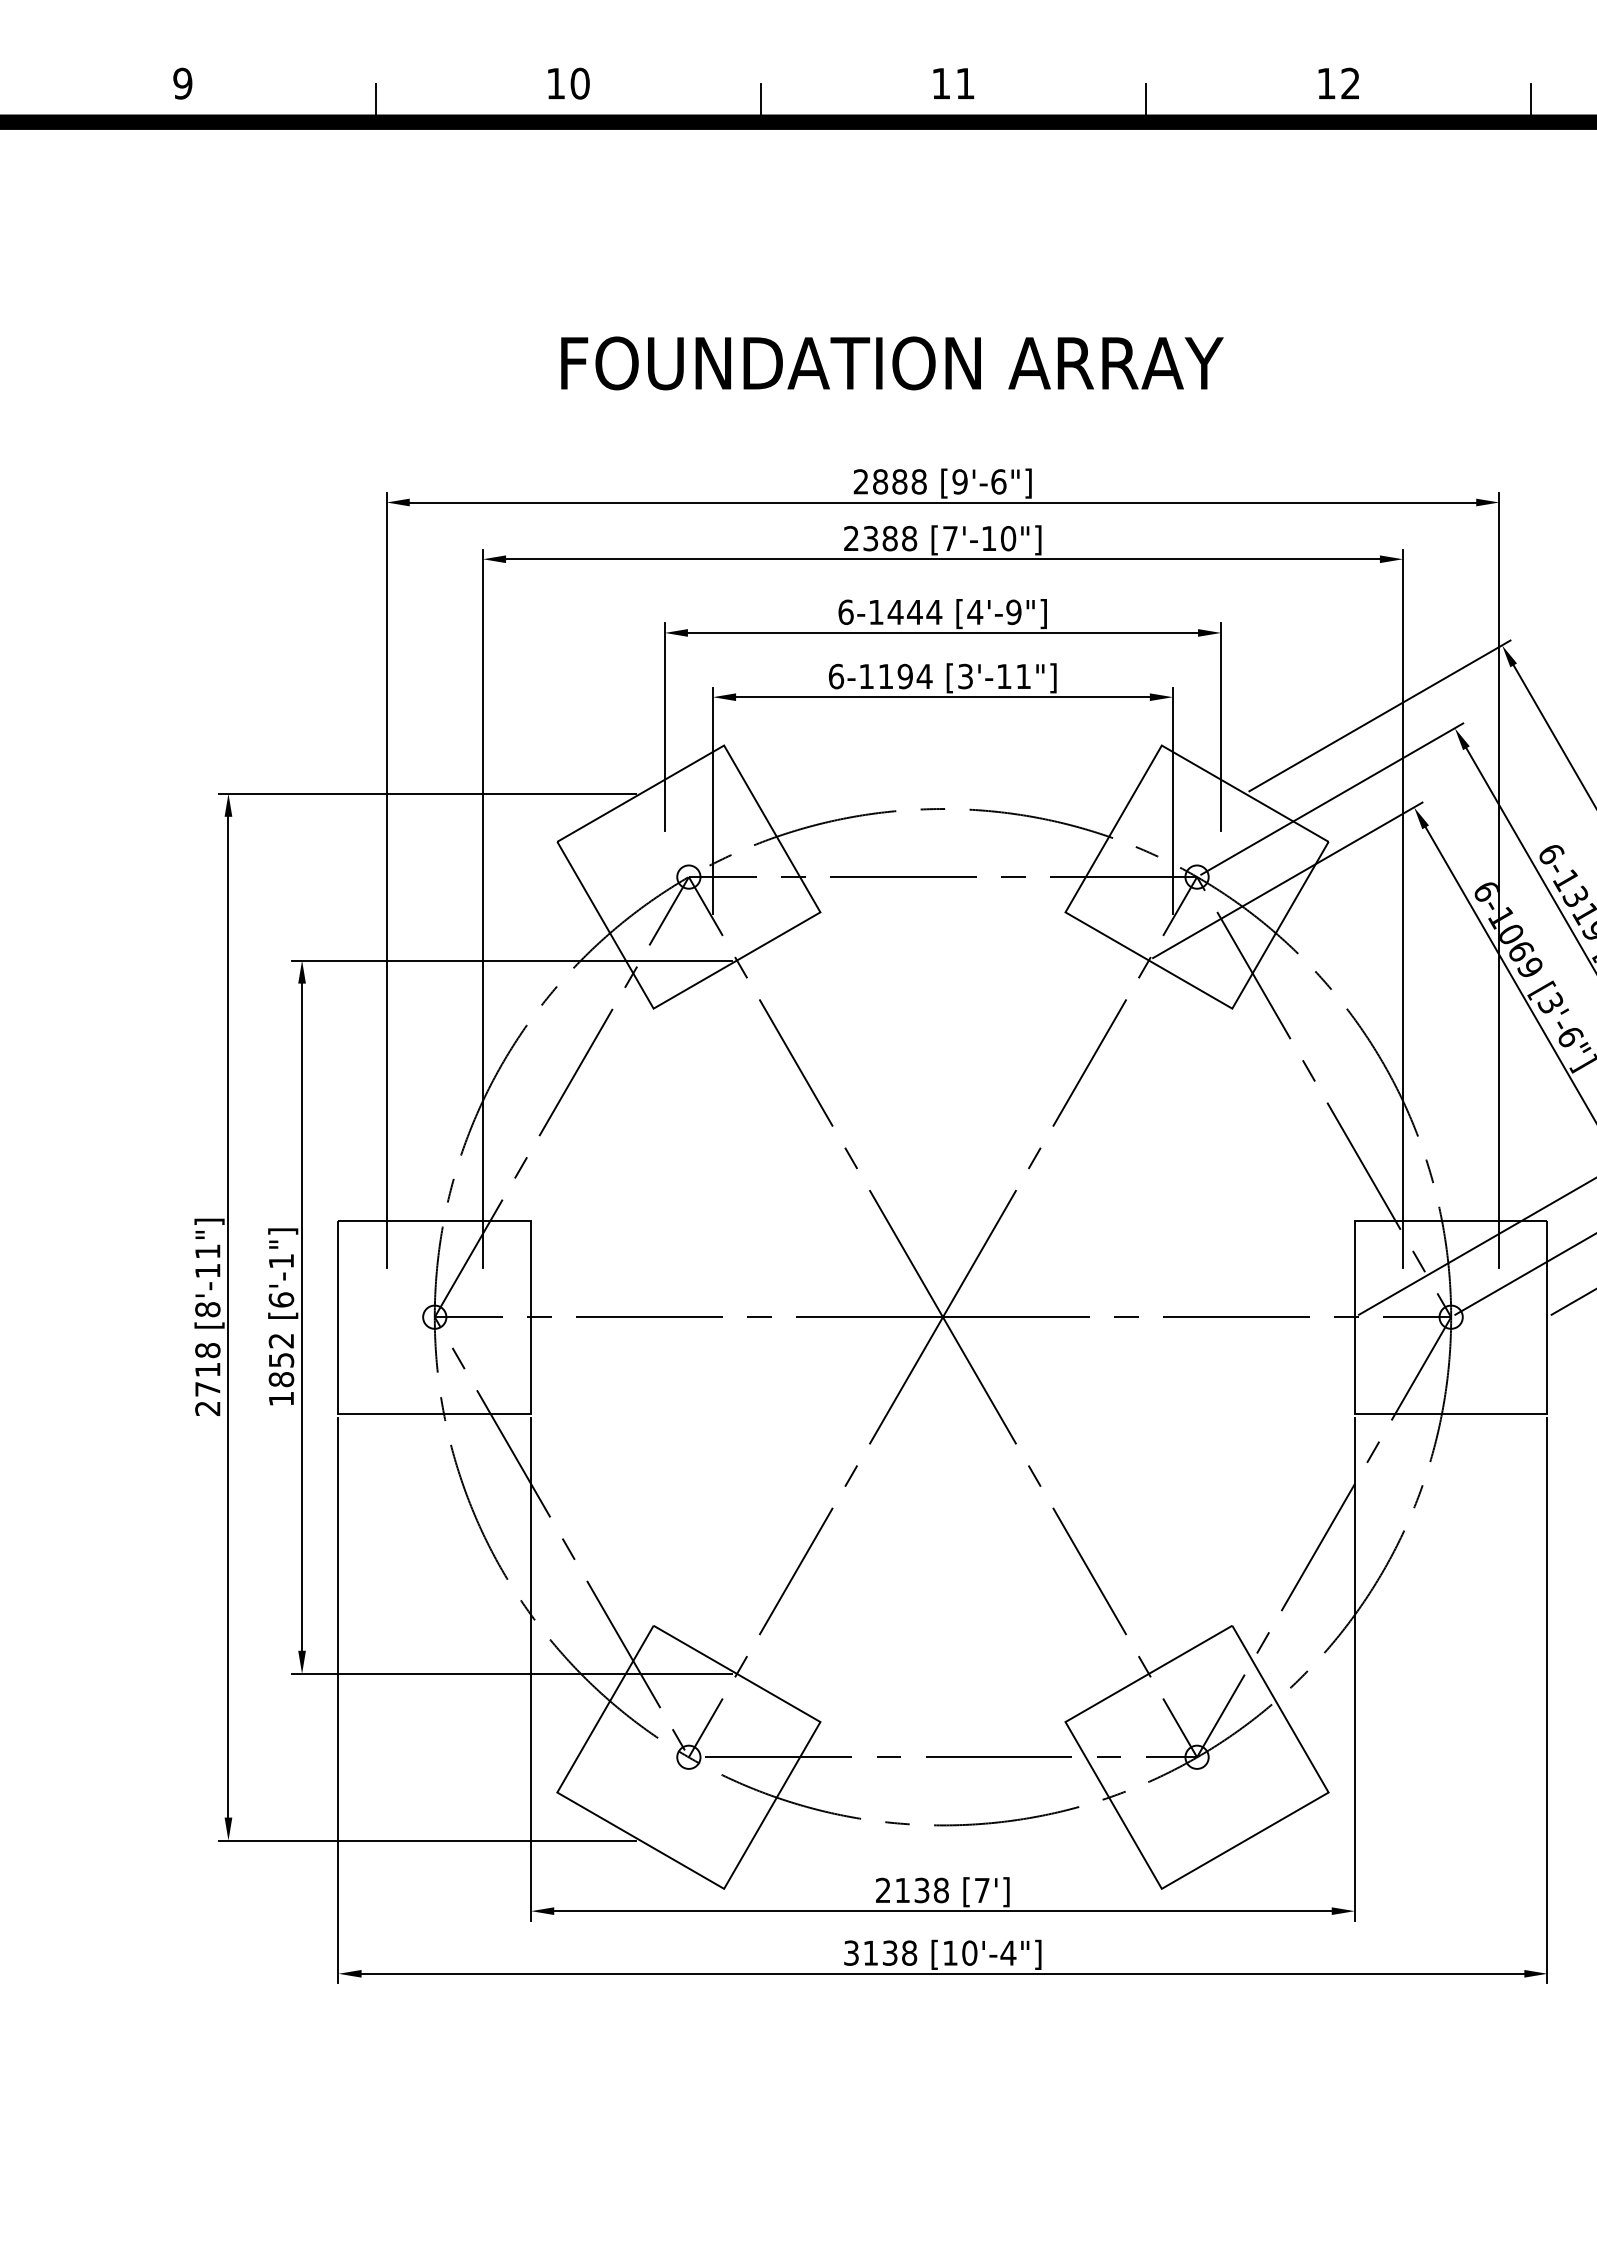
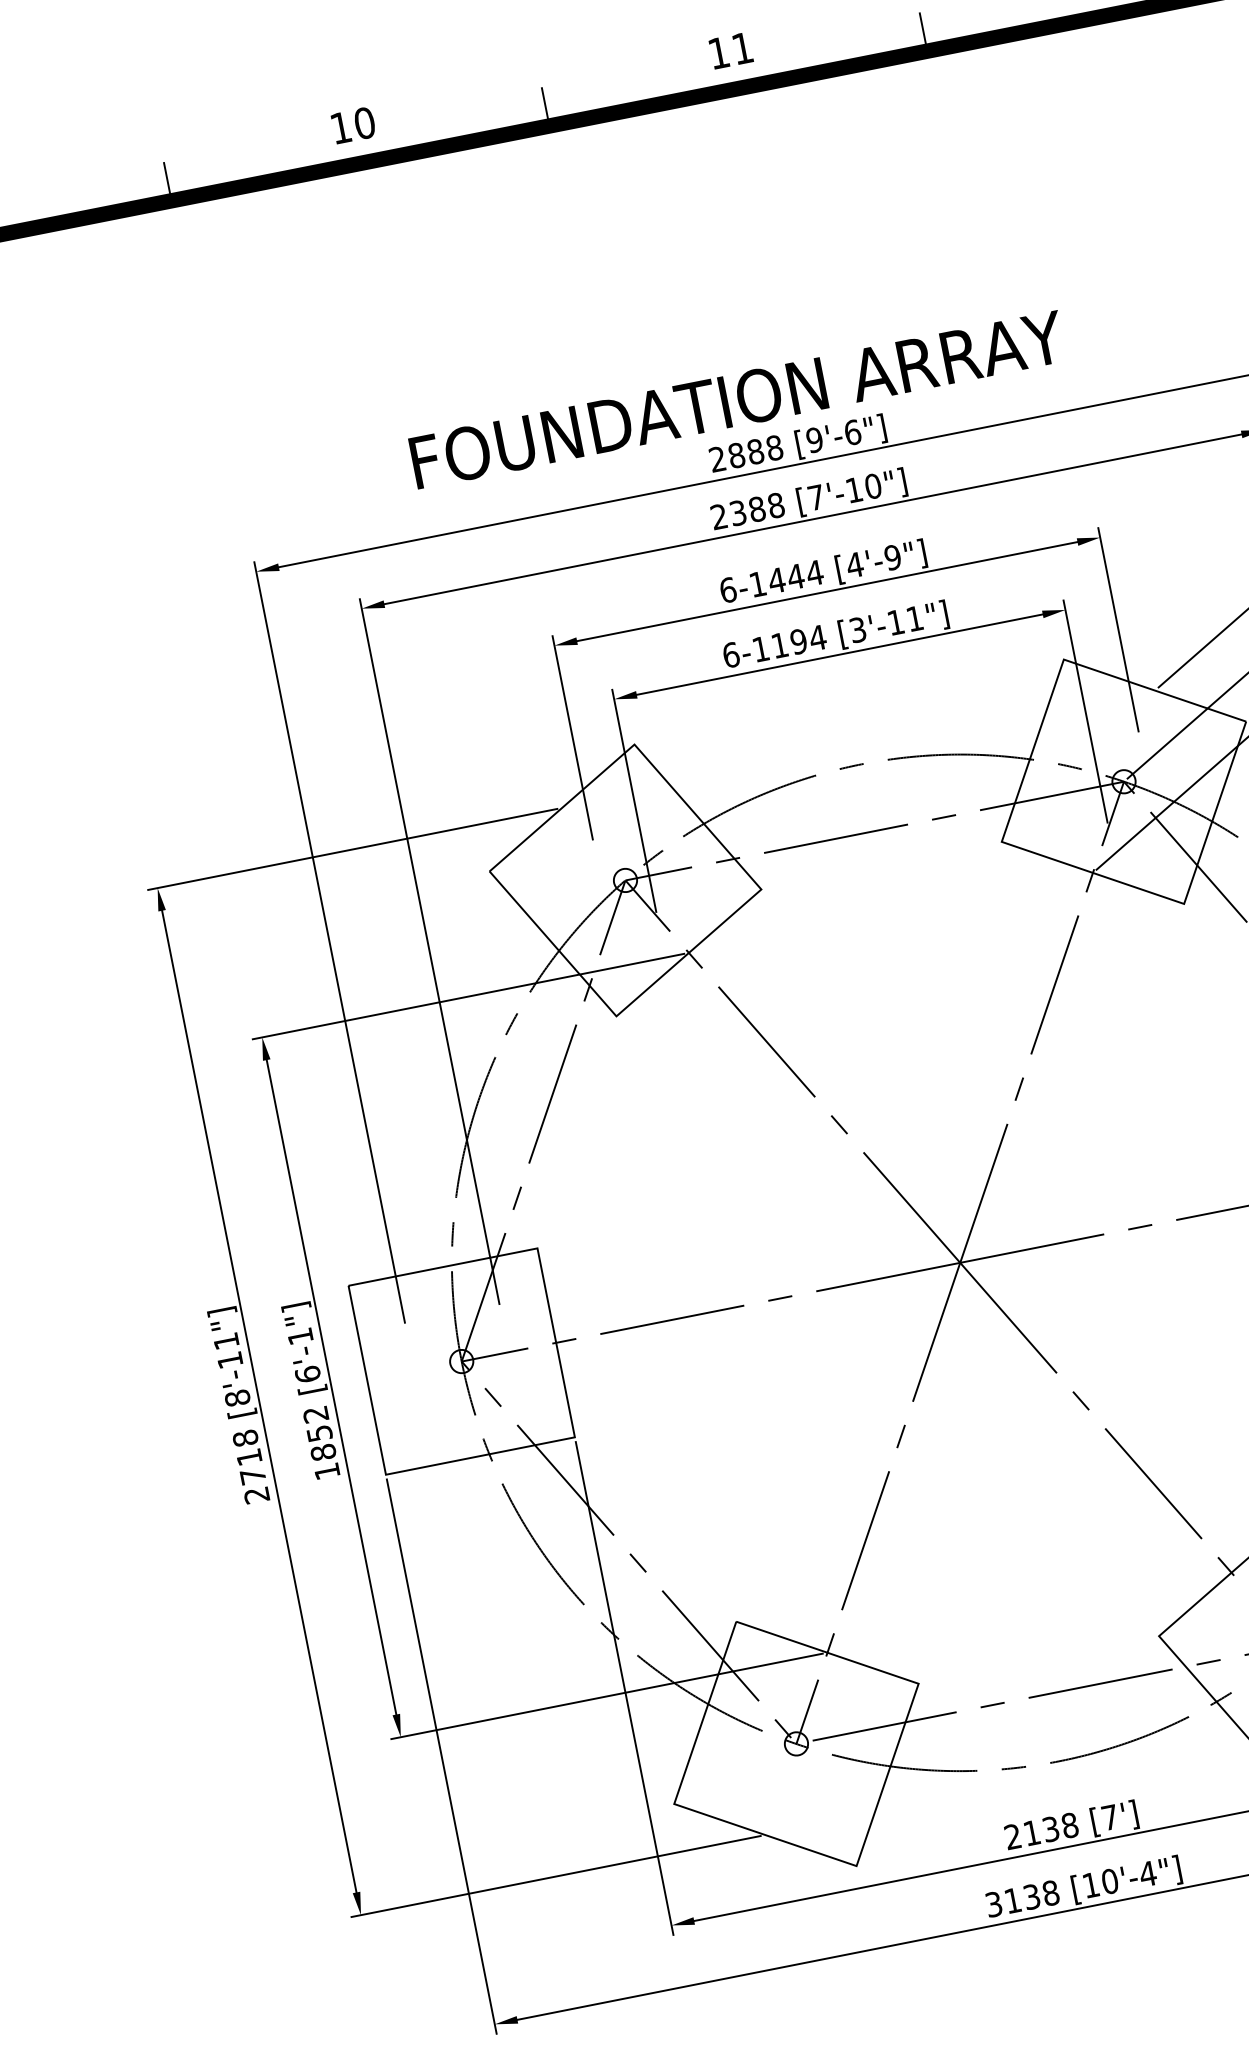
text: (892, 363) -> (737, 399), moved

